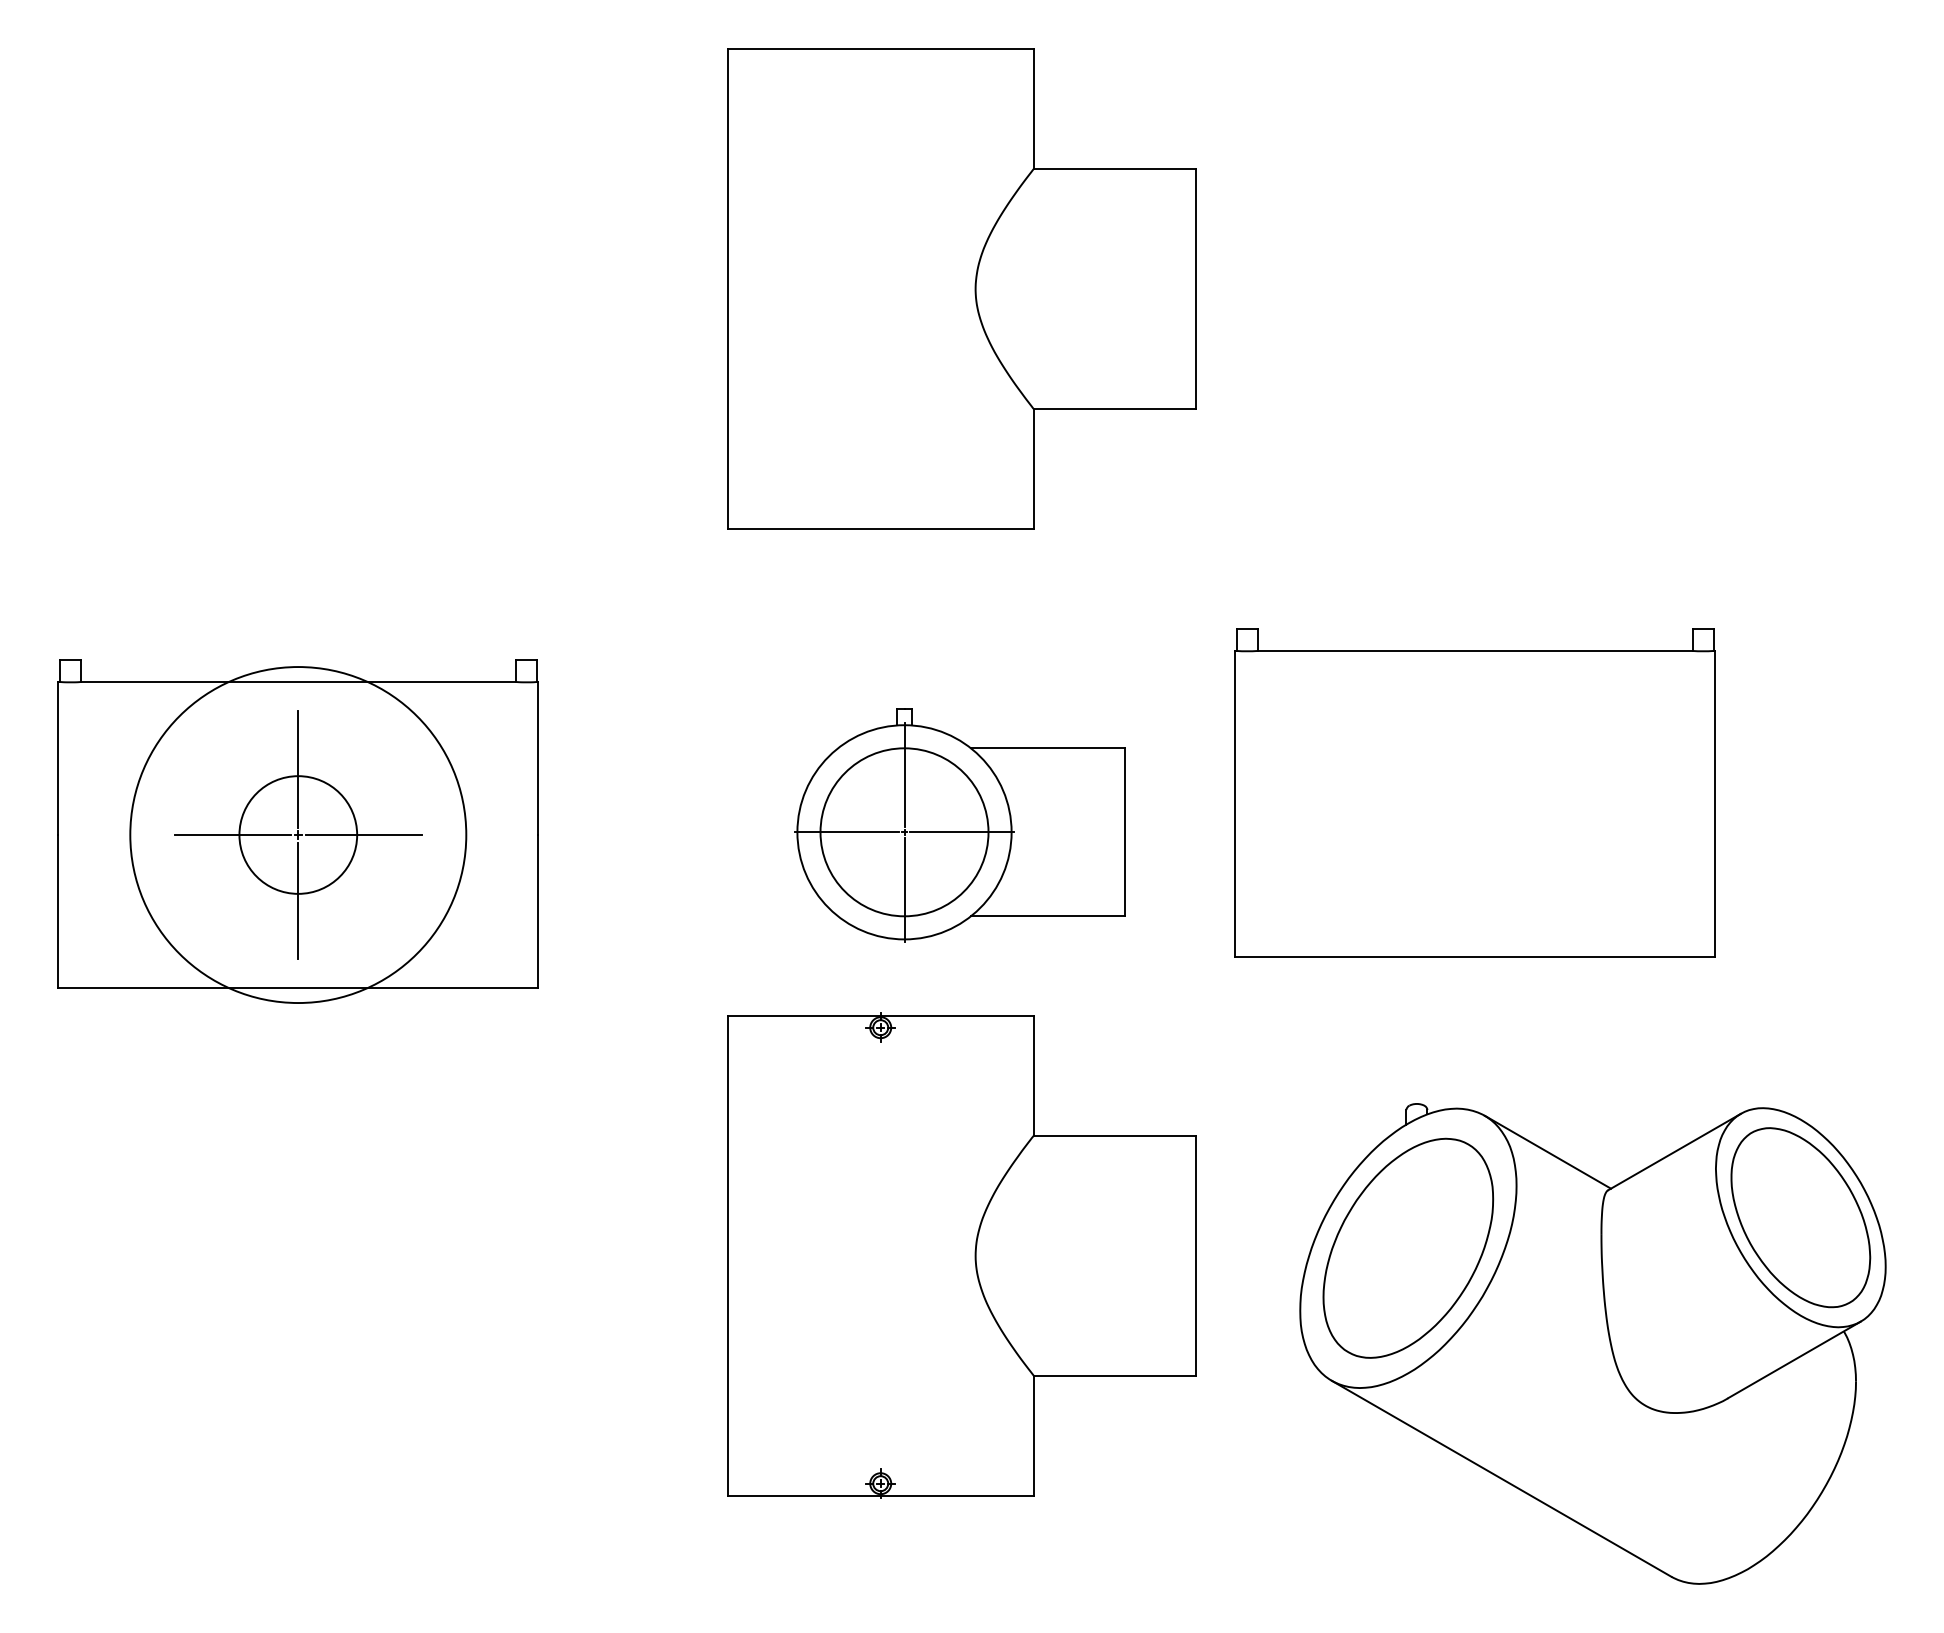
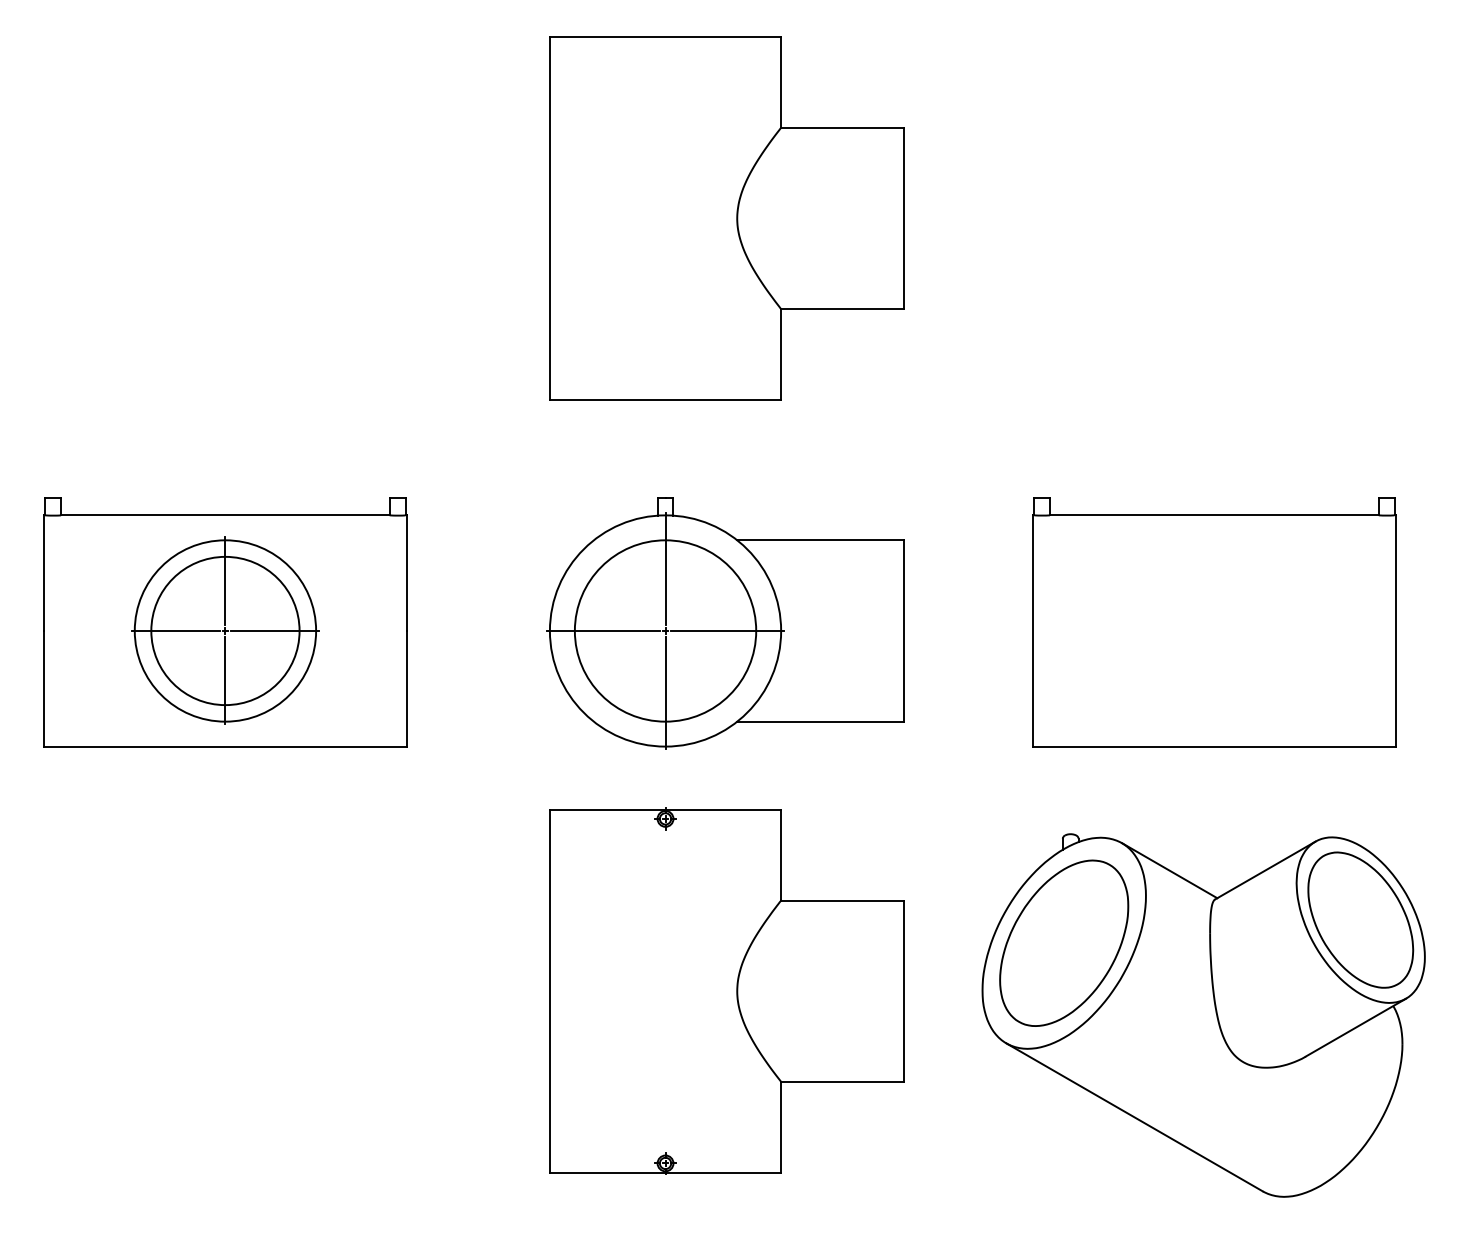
part: (1474, 792) -> (1213, 622), moved
part: (959, 825) -> (725, 623), size x1.43
circle: (298, 834) -> (225, 630), size x1.67
circle: (298, 835) -> (225, 631), size x0.71
part: (961, 1255) -> (726, 991), moved

